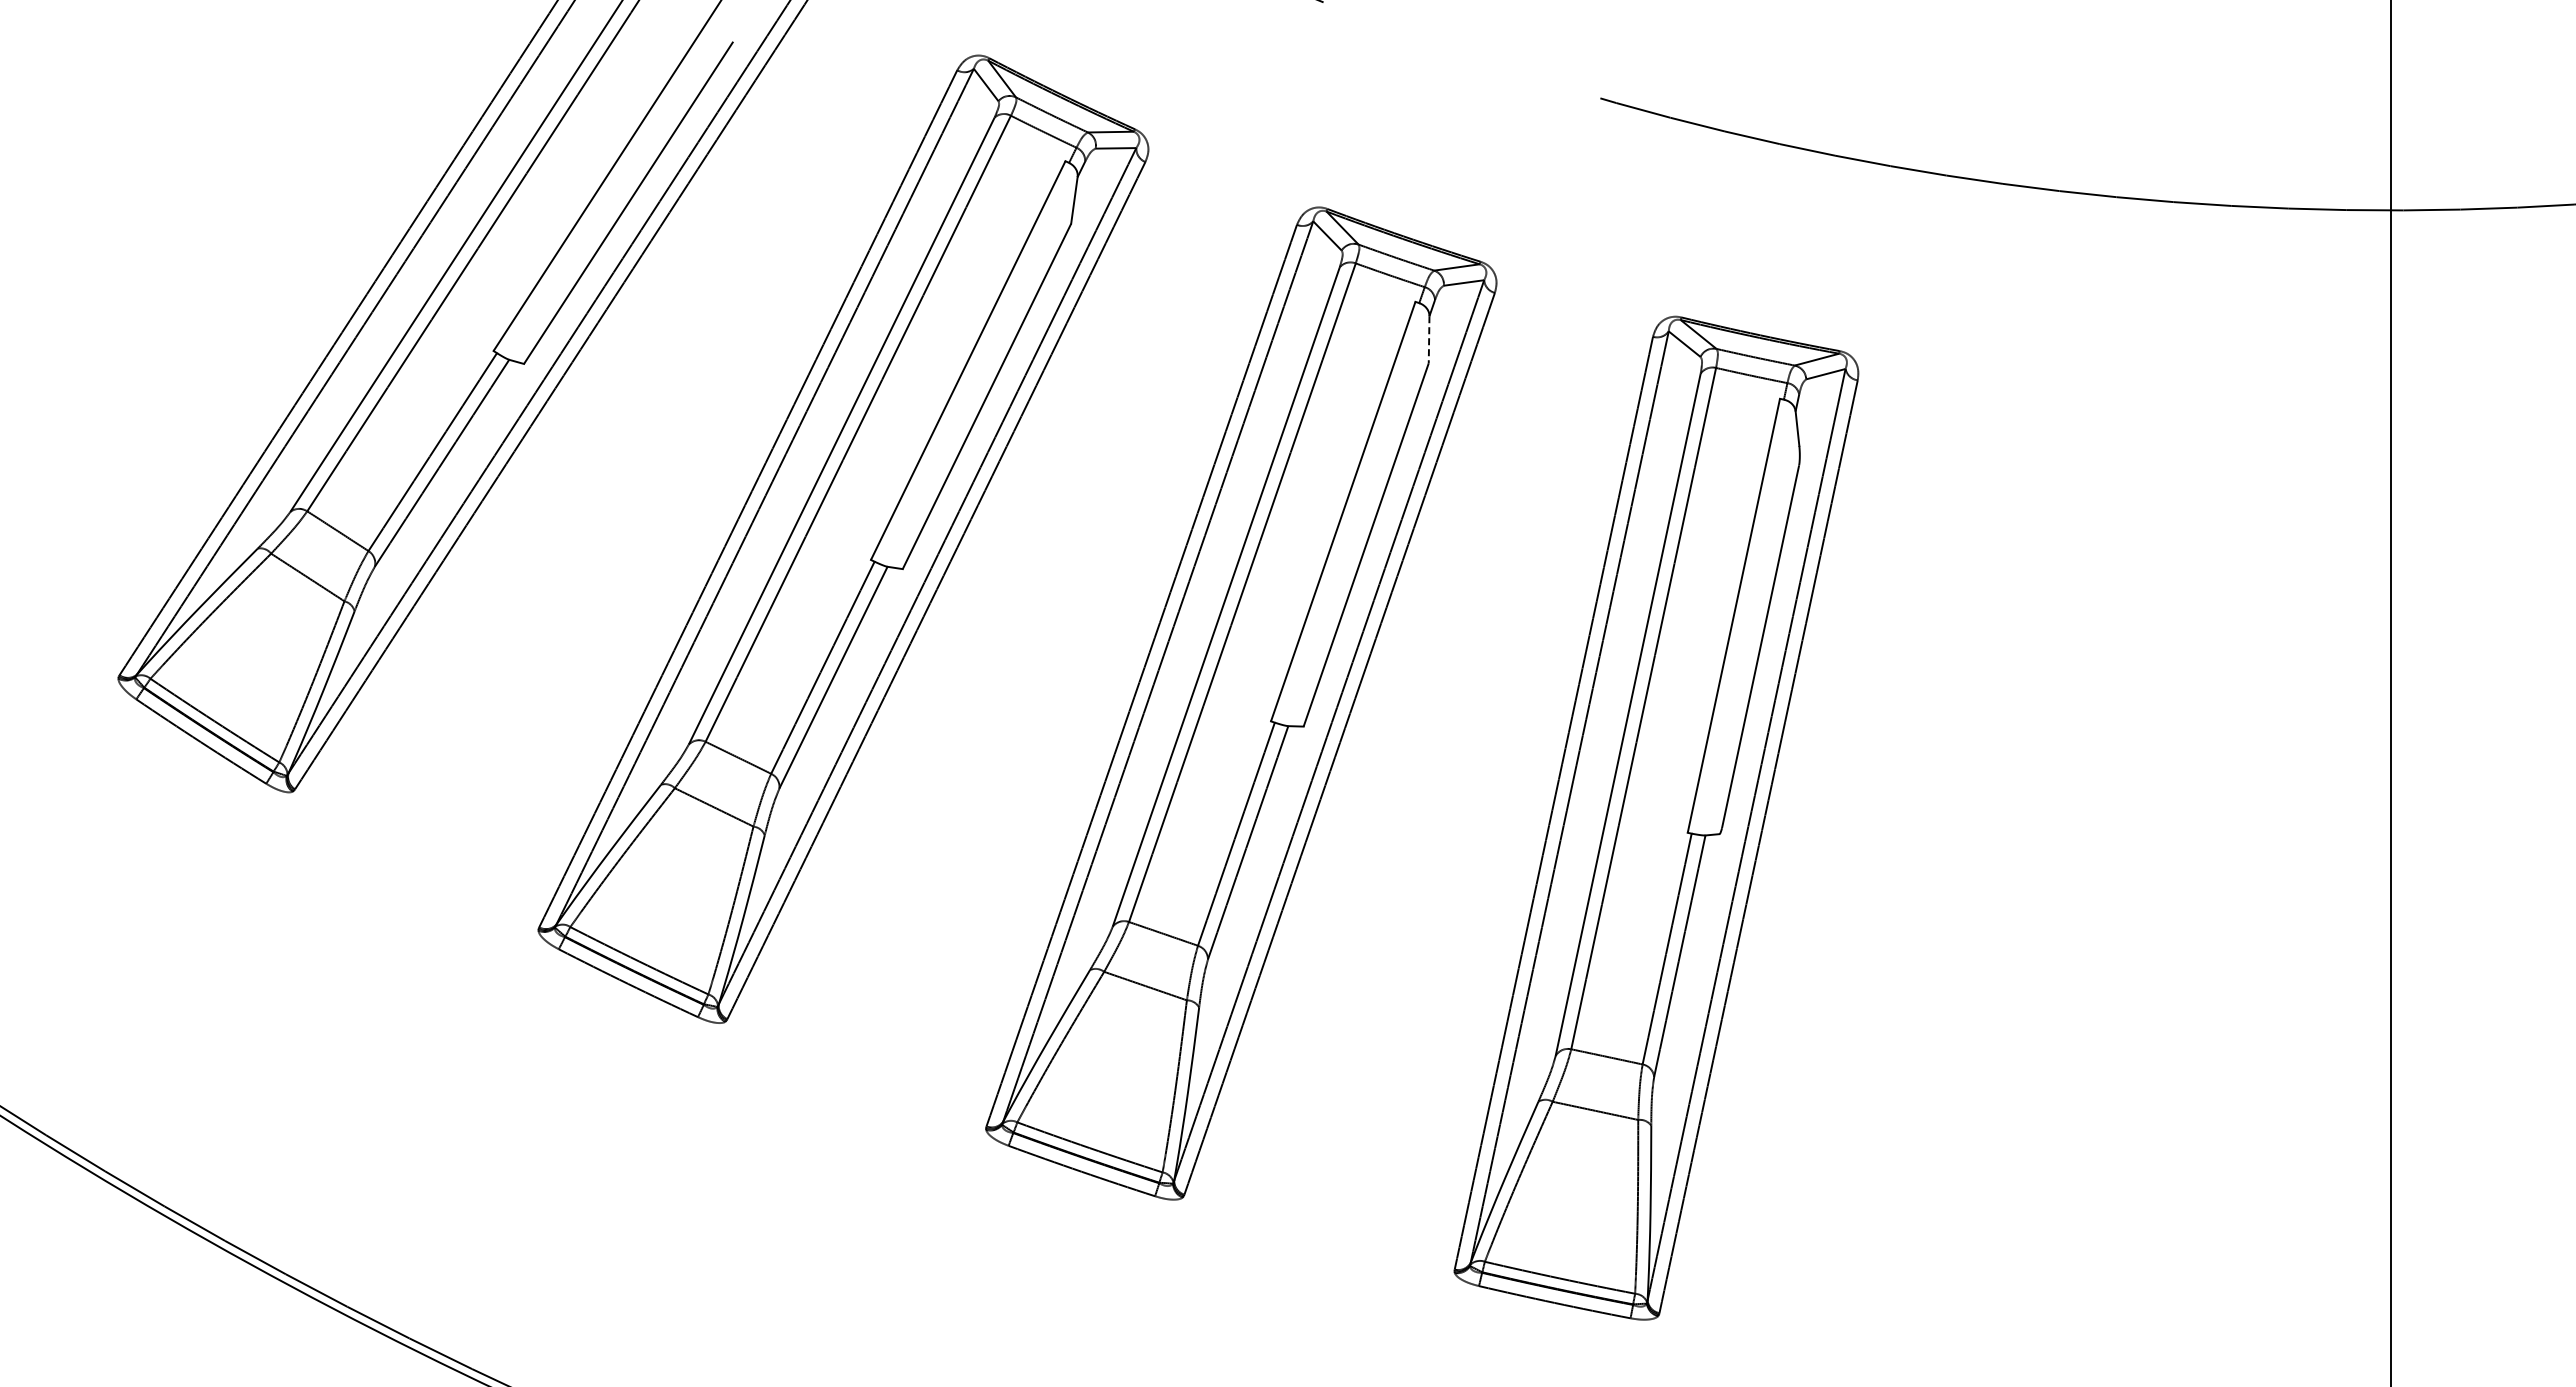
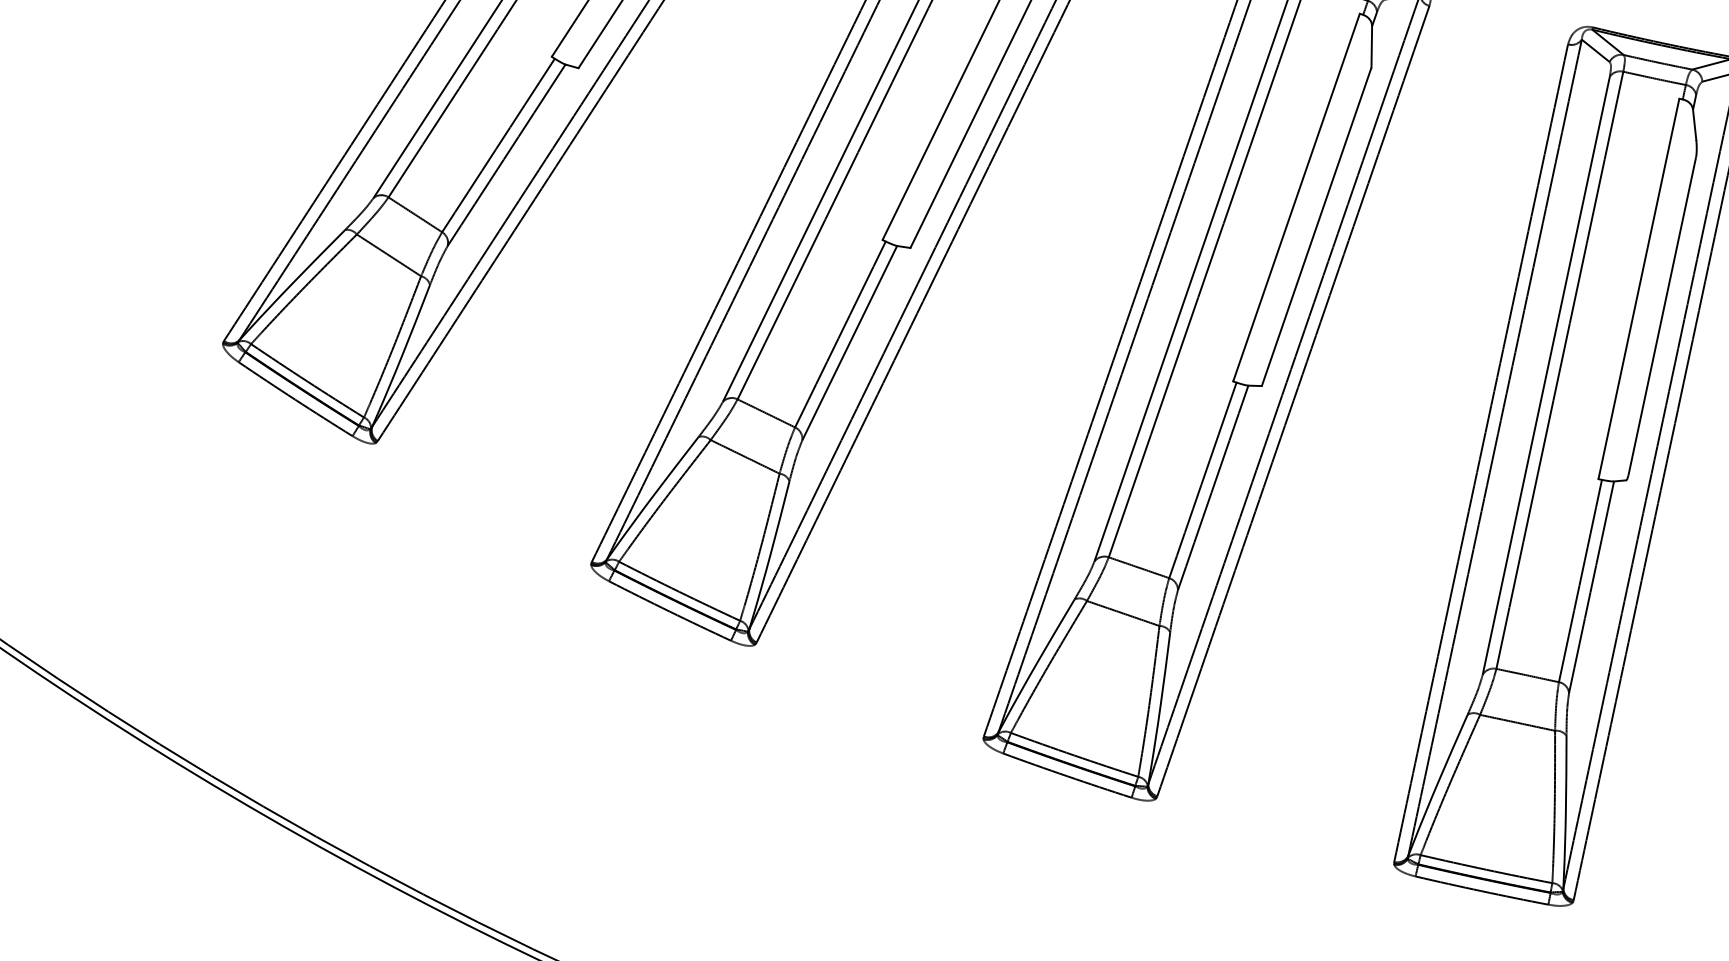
line: (1429, 339) -> (1372, 46), dashed -> solid

